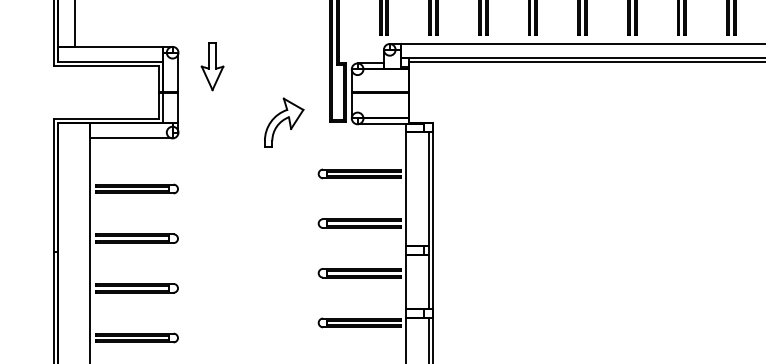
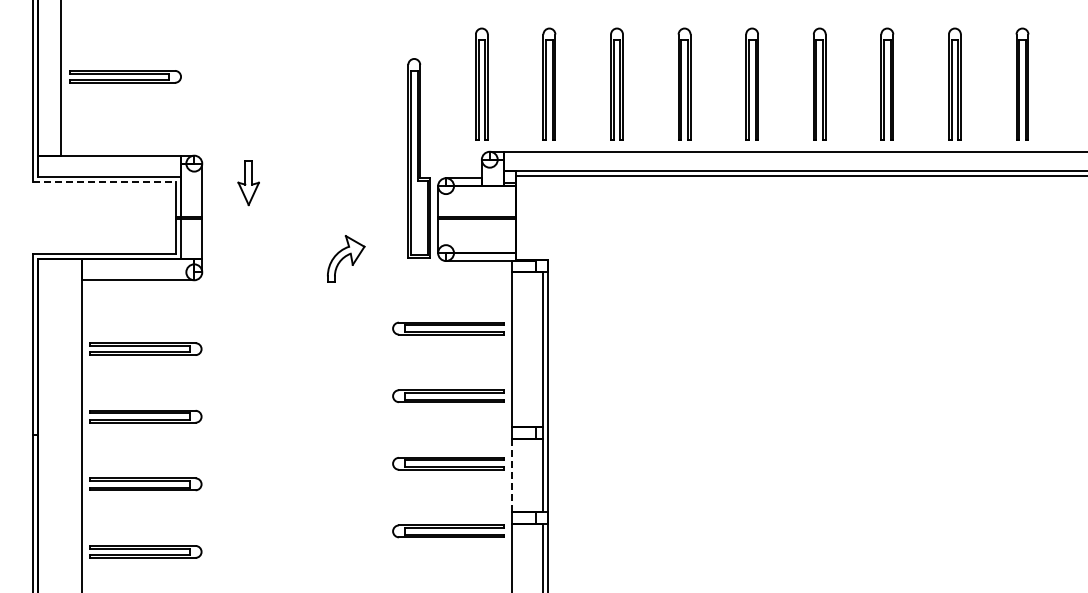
line: (106, 66) -> (104, 182), solid -> dashed
part: (212, 66) -> (248, 182), size x0.7
part: (284, 122) -> (346, 258), size x0.7
line: (406, 281) -> (512, 475), solid -> dashed

